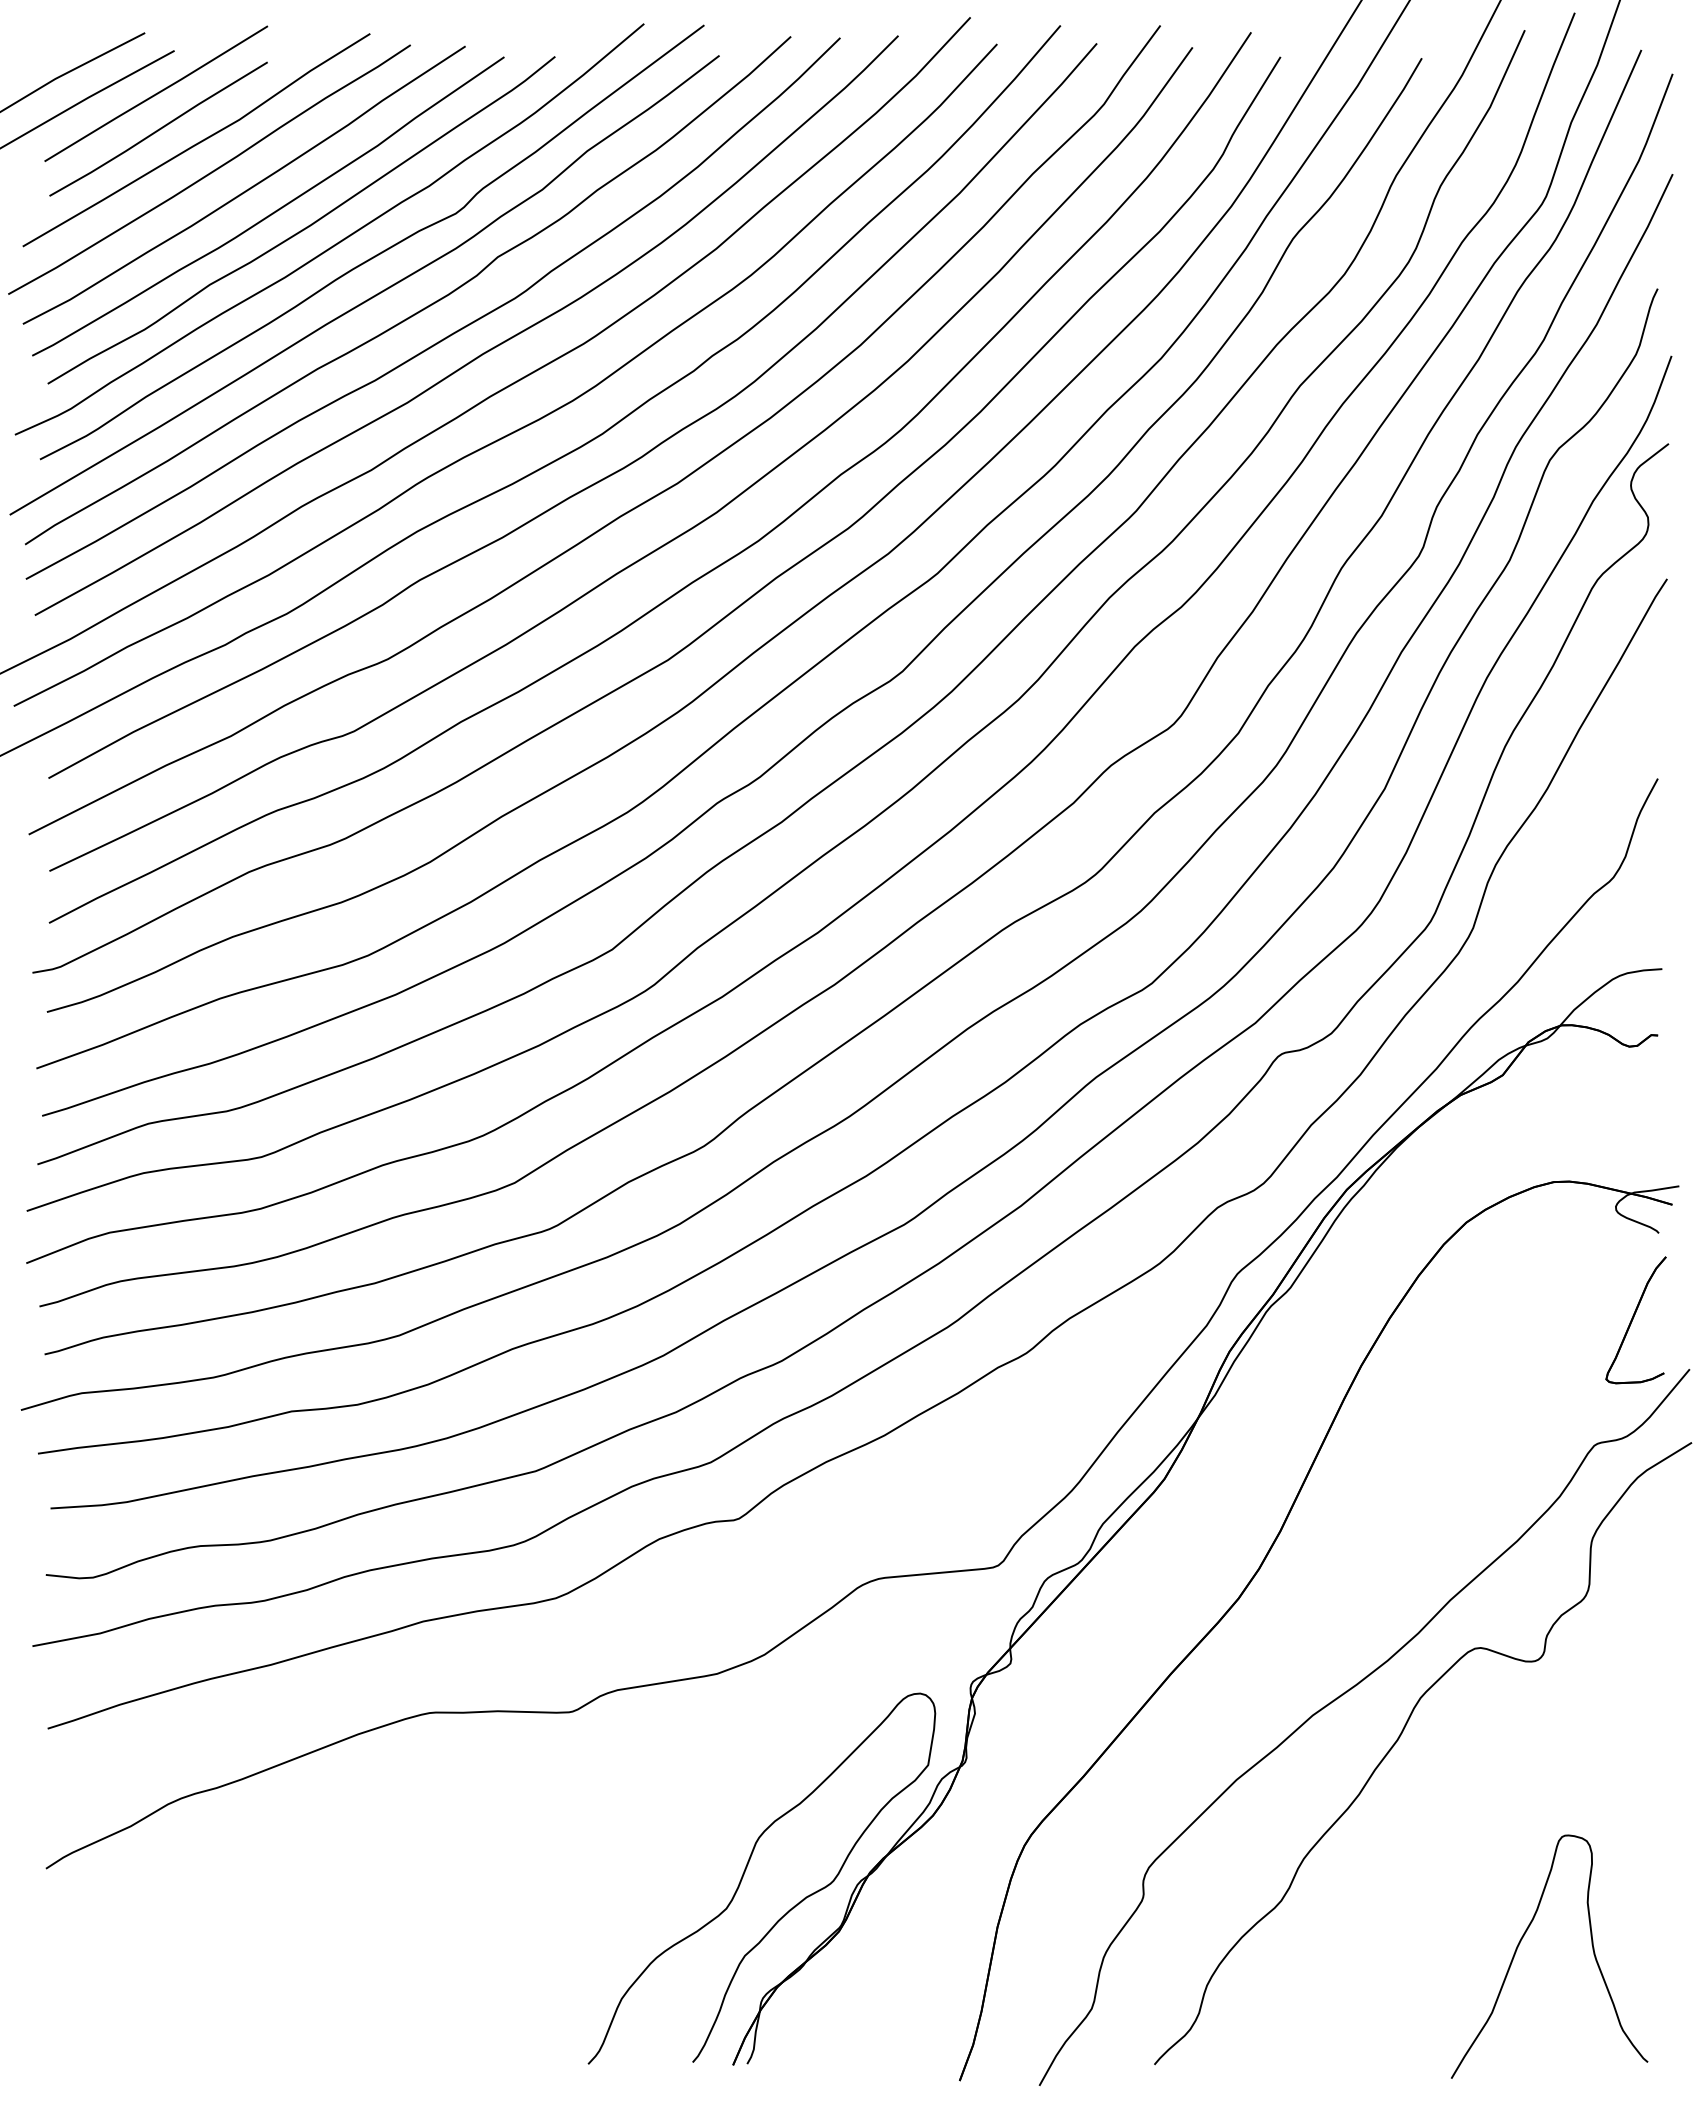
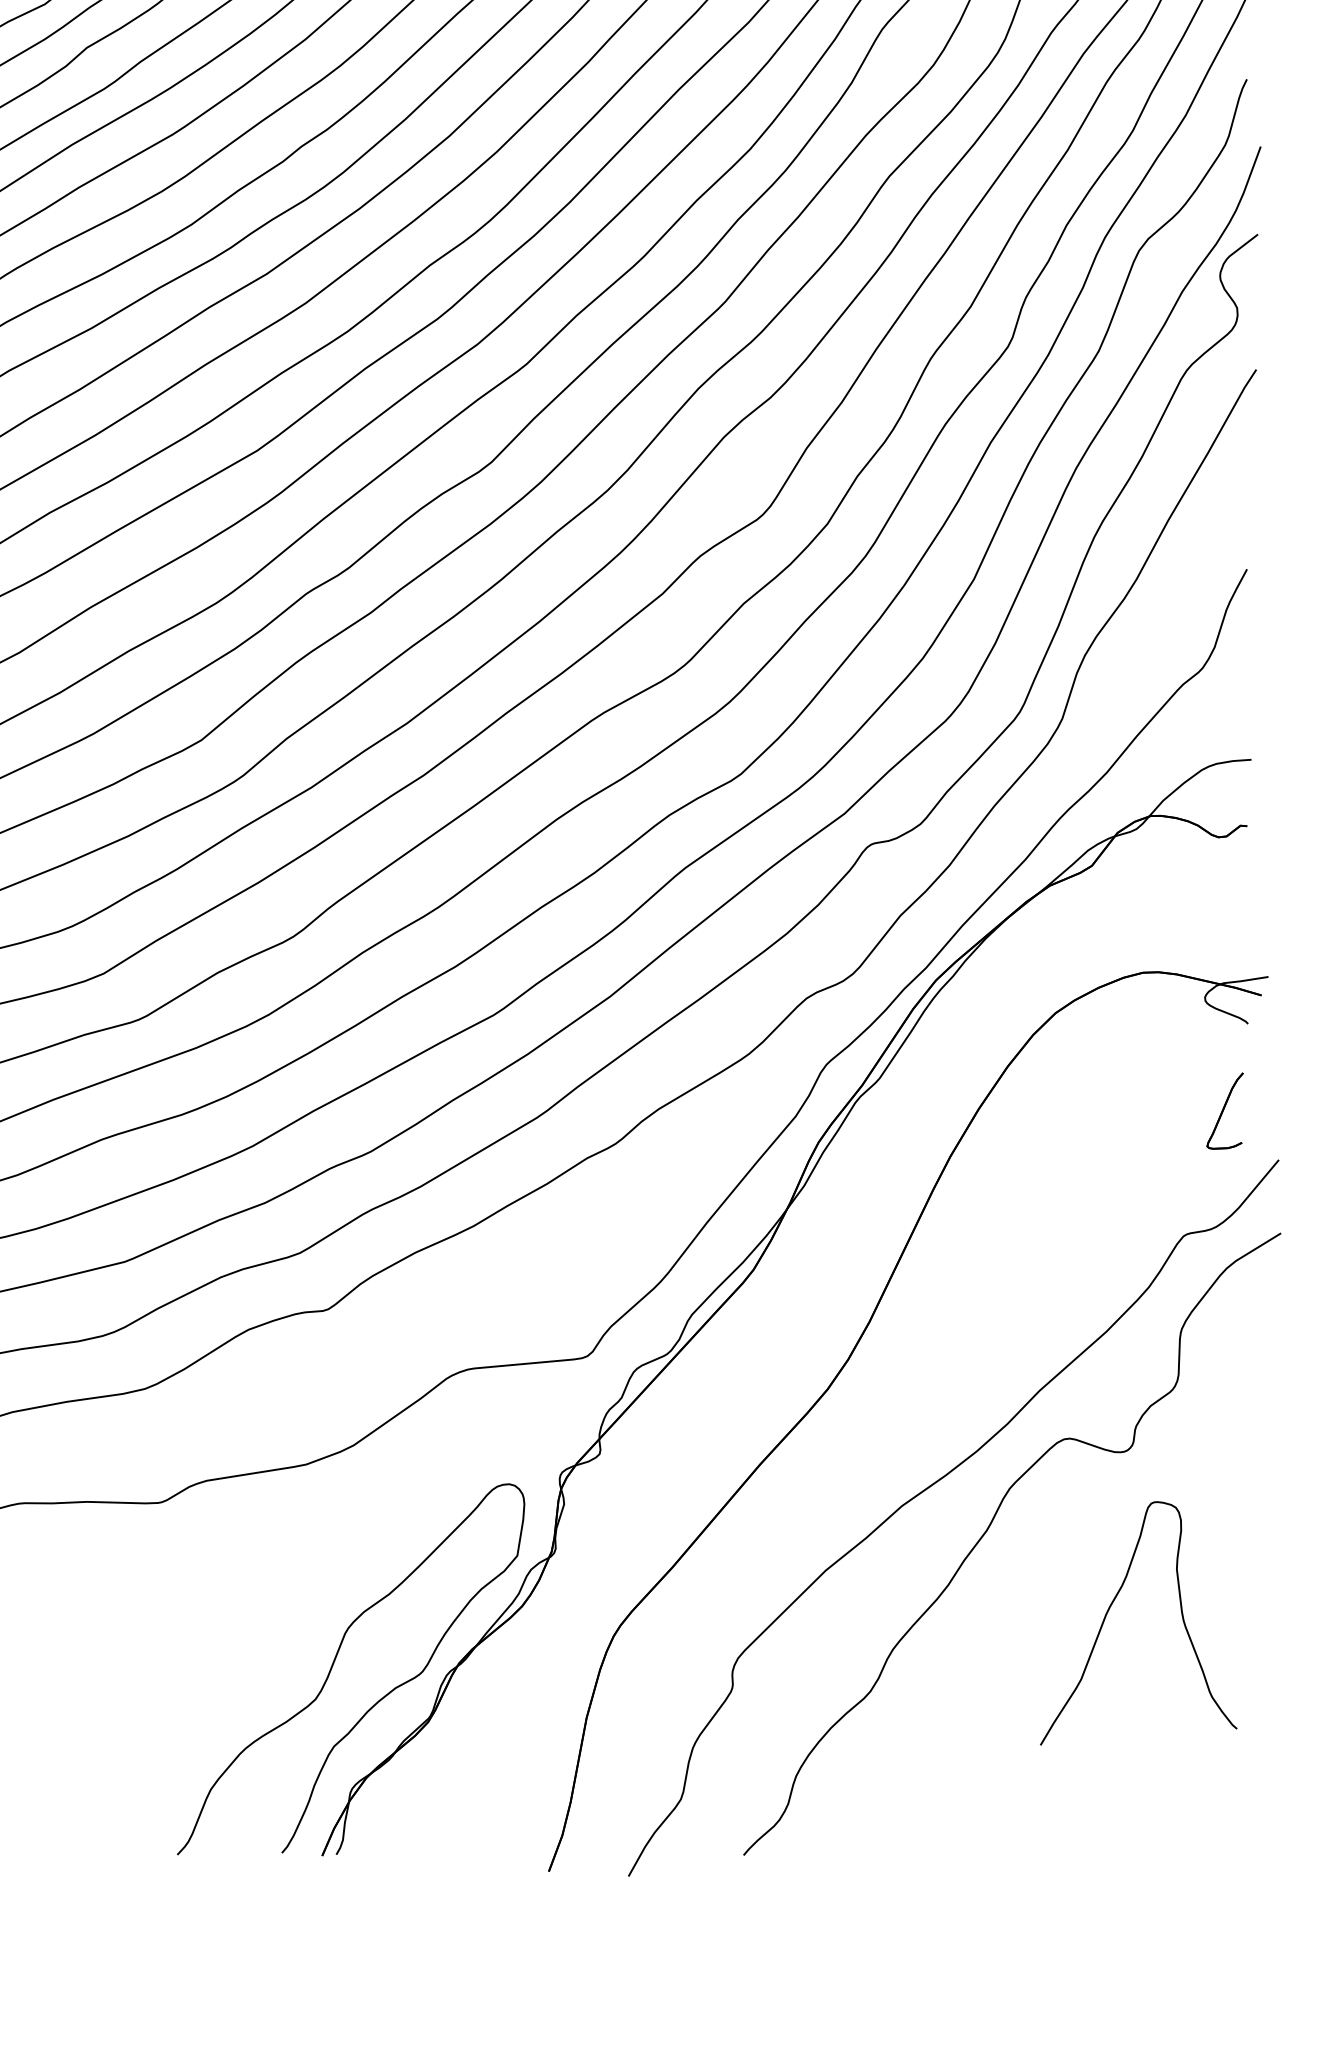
part: (1635, 1320) -> (1224, 1111), size x0.6
curve: (1521, 1941) -> (1110, 1608), moved

